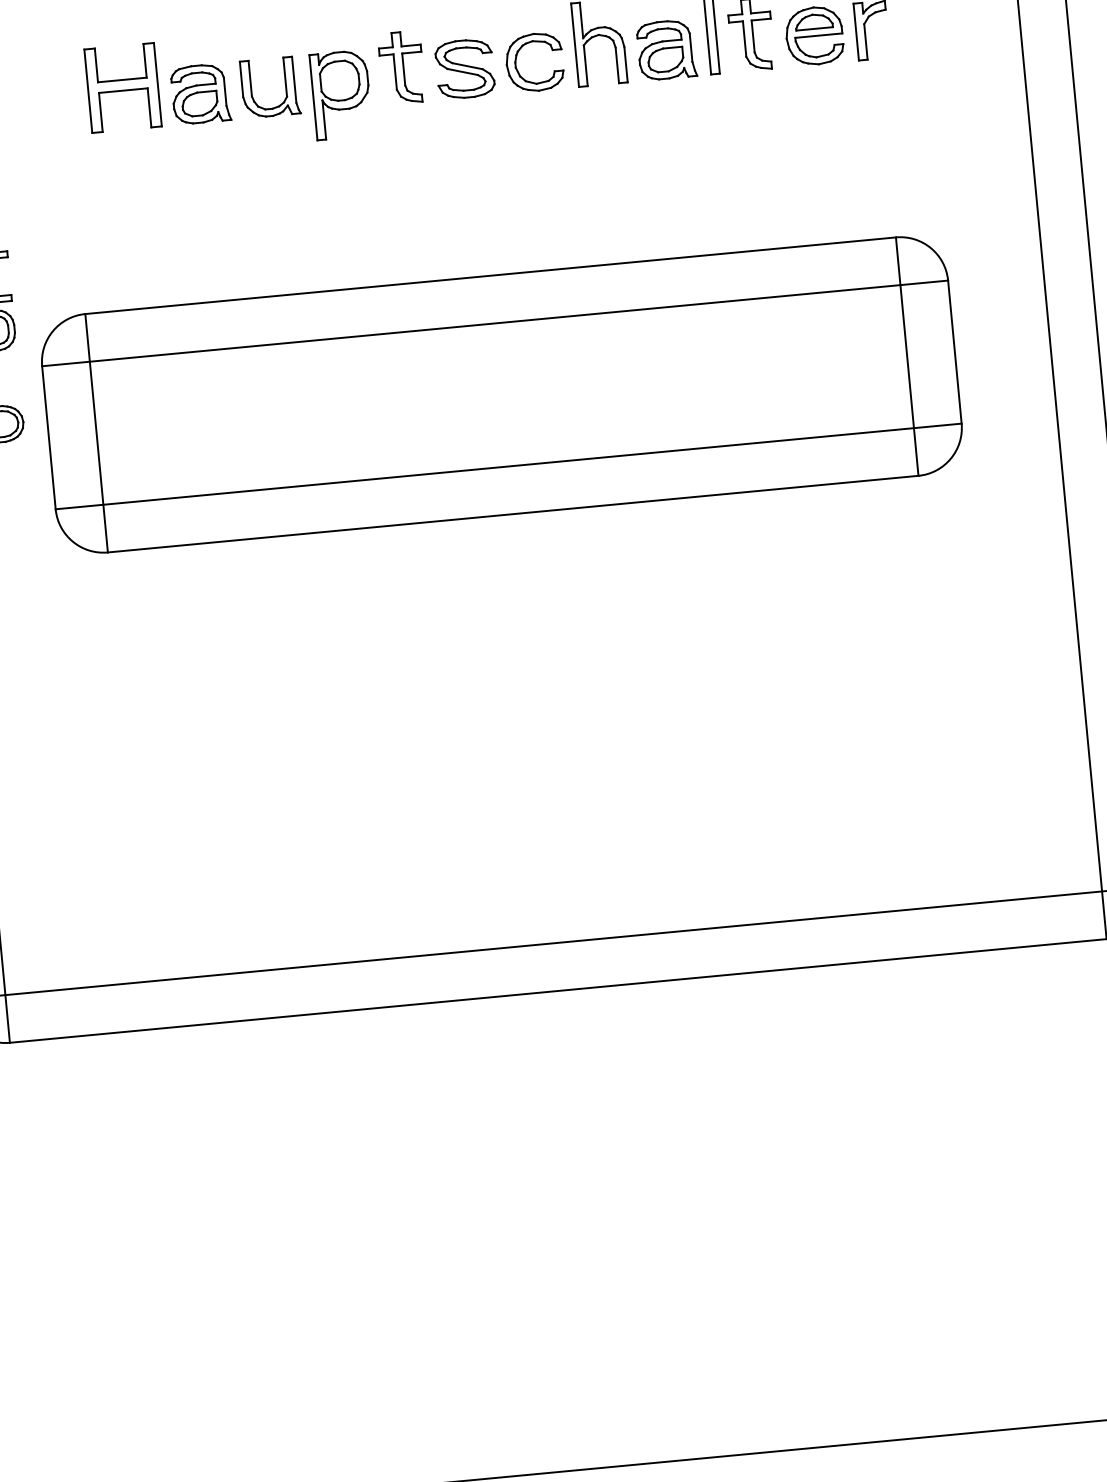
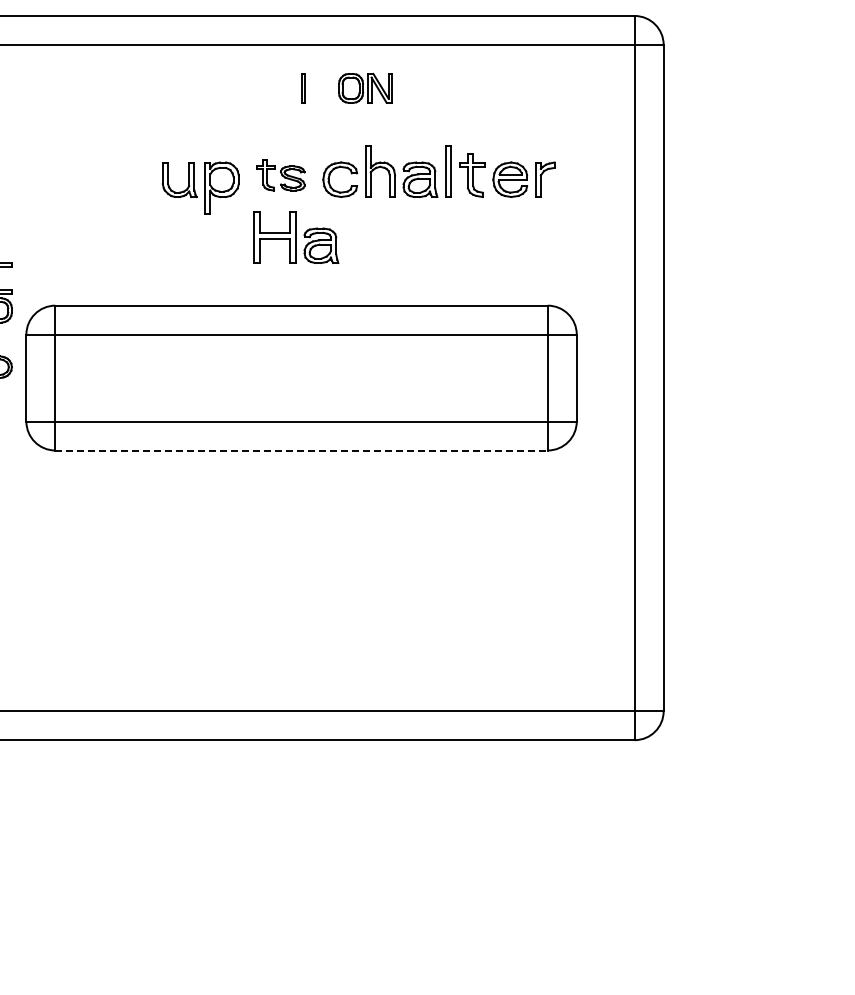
part: (435, 64) -> (280, 175), size x0.7
part: (158, 84) -> (296, 237), moved
line: (514, 514) -> (302, 450), solid -> dashed

